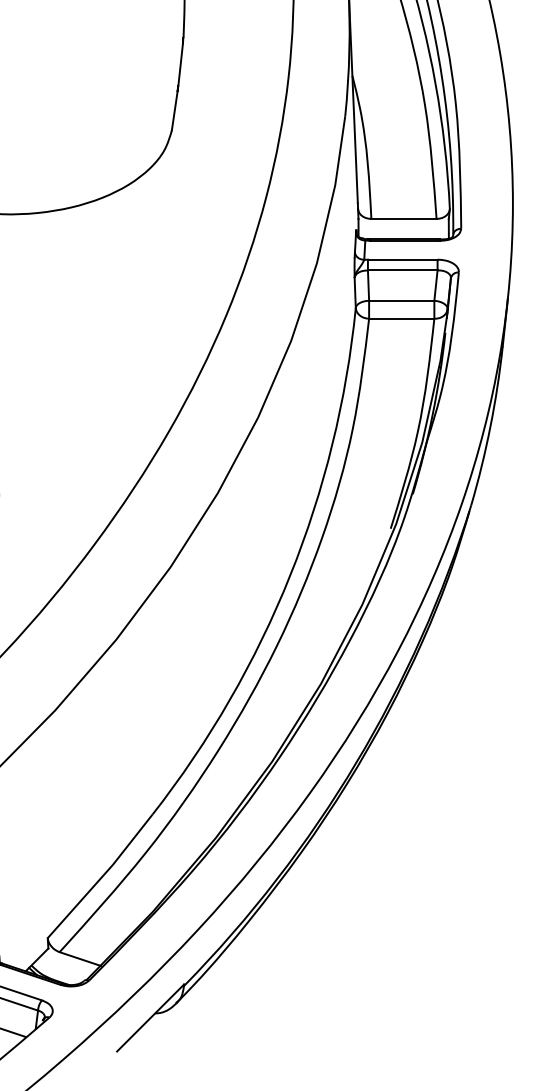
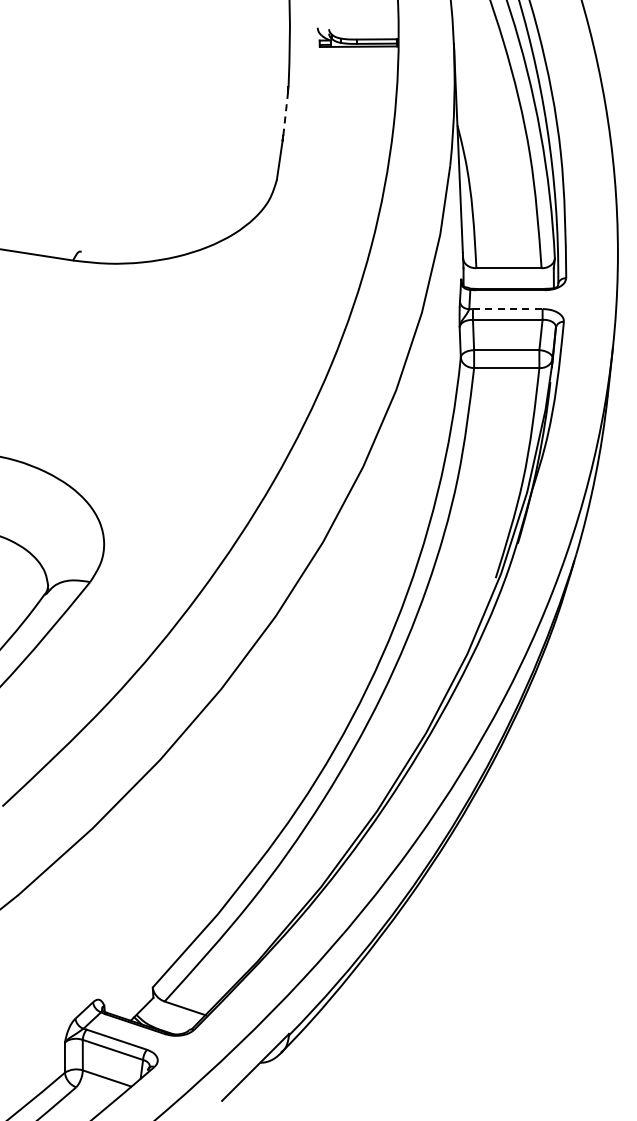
line: (180, 65) -> (285, 114), solid -> dashed
line: (402, 260) -> (507, 309), solid -> dashed

